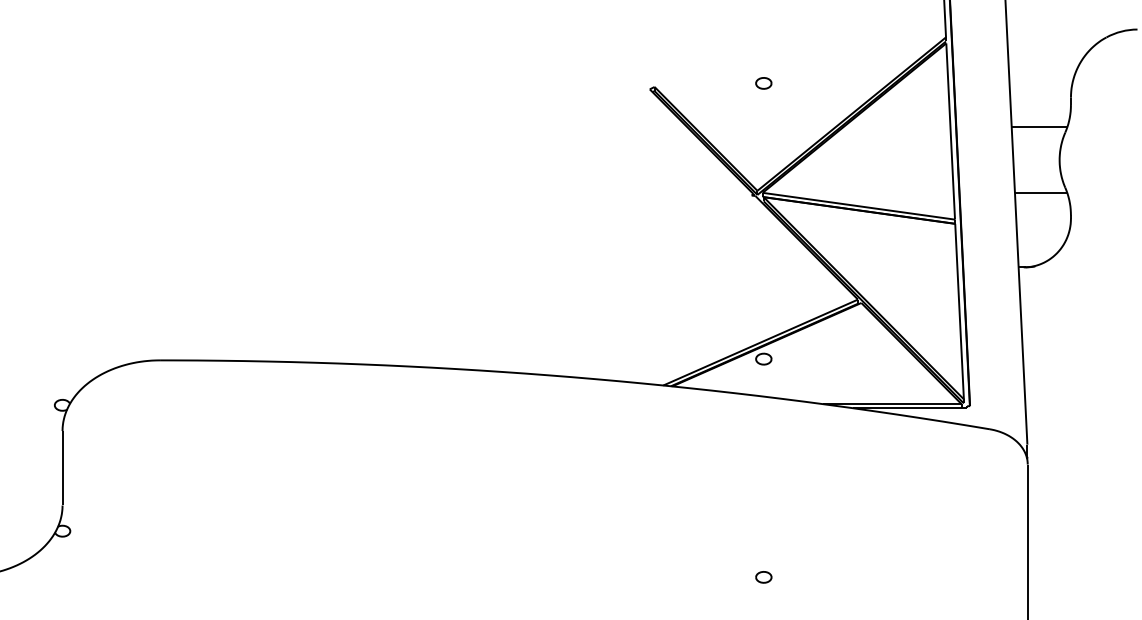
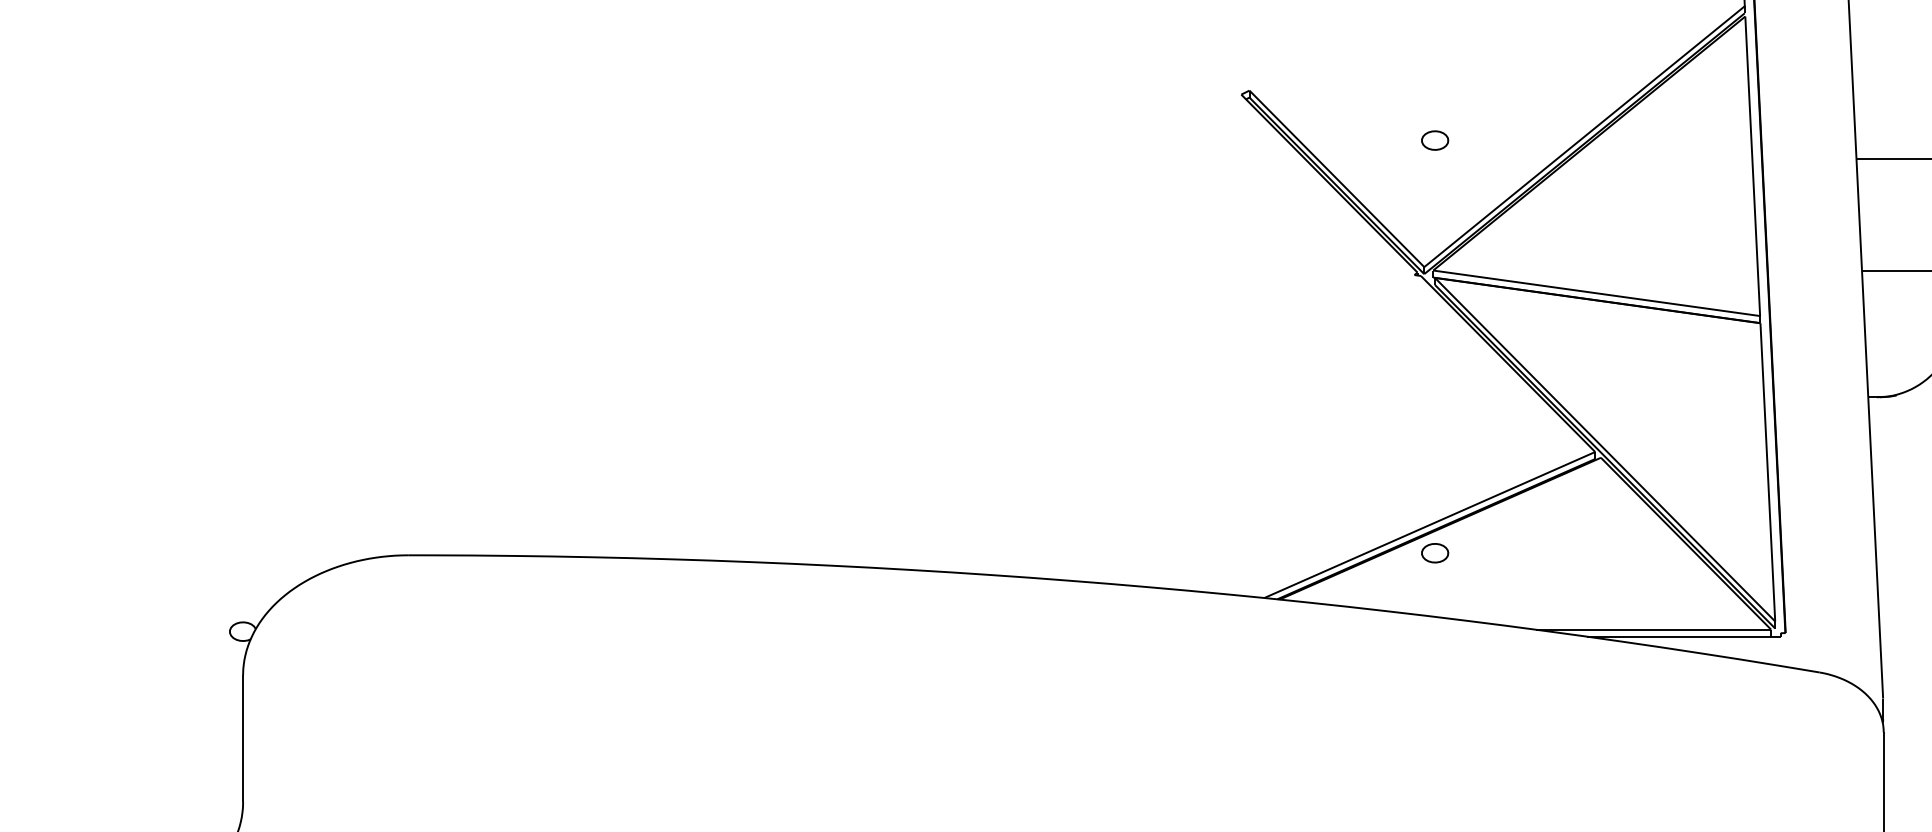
part: (763, 83) -> (1434, 140), moved

